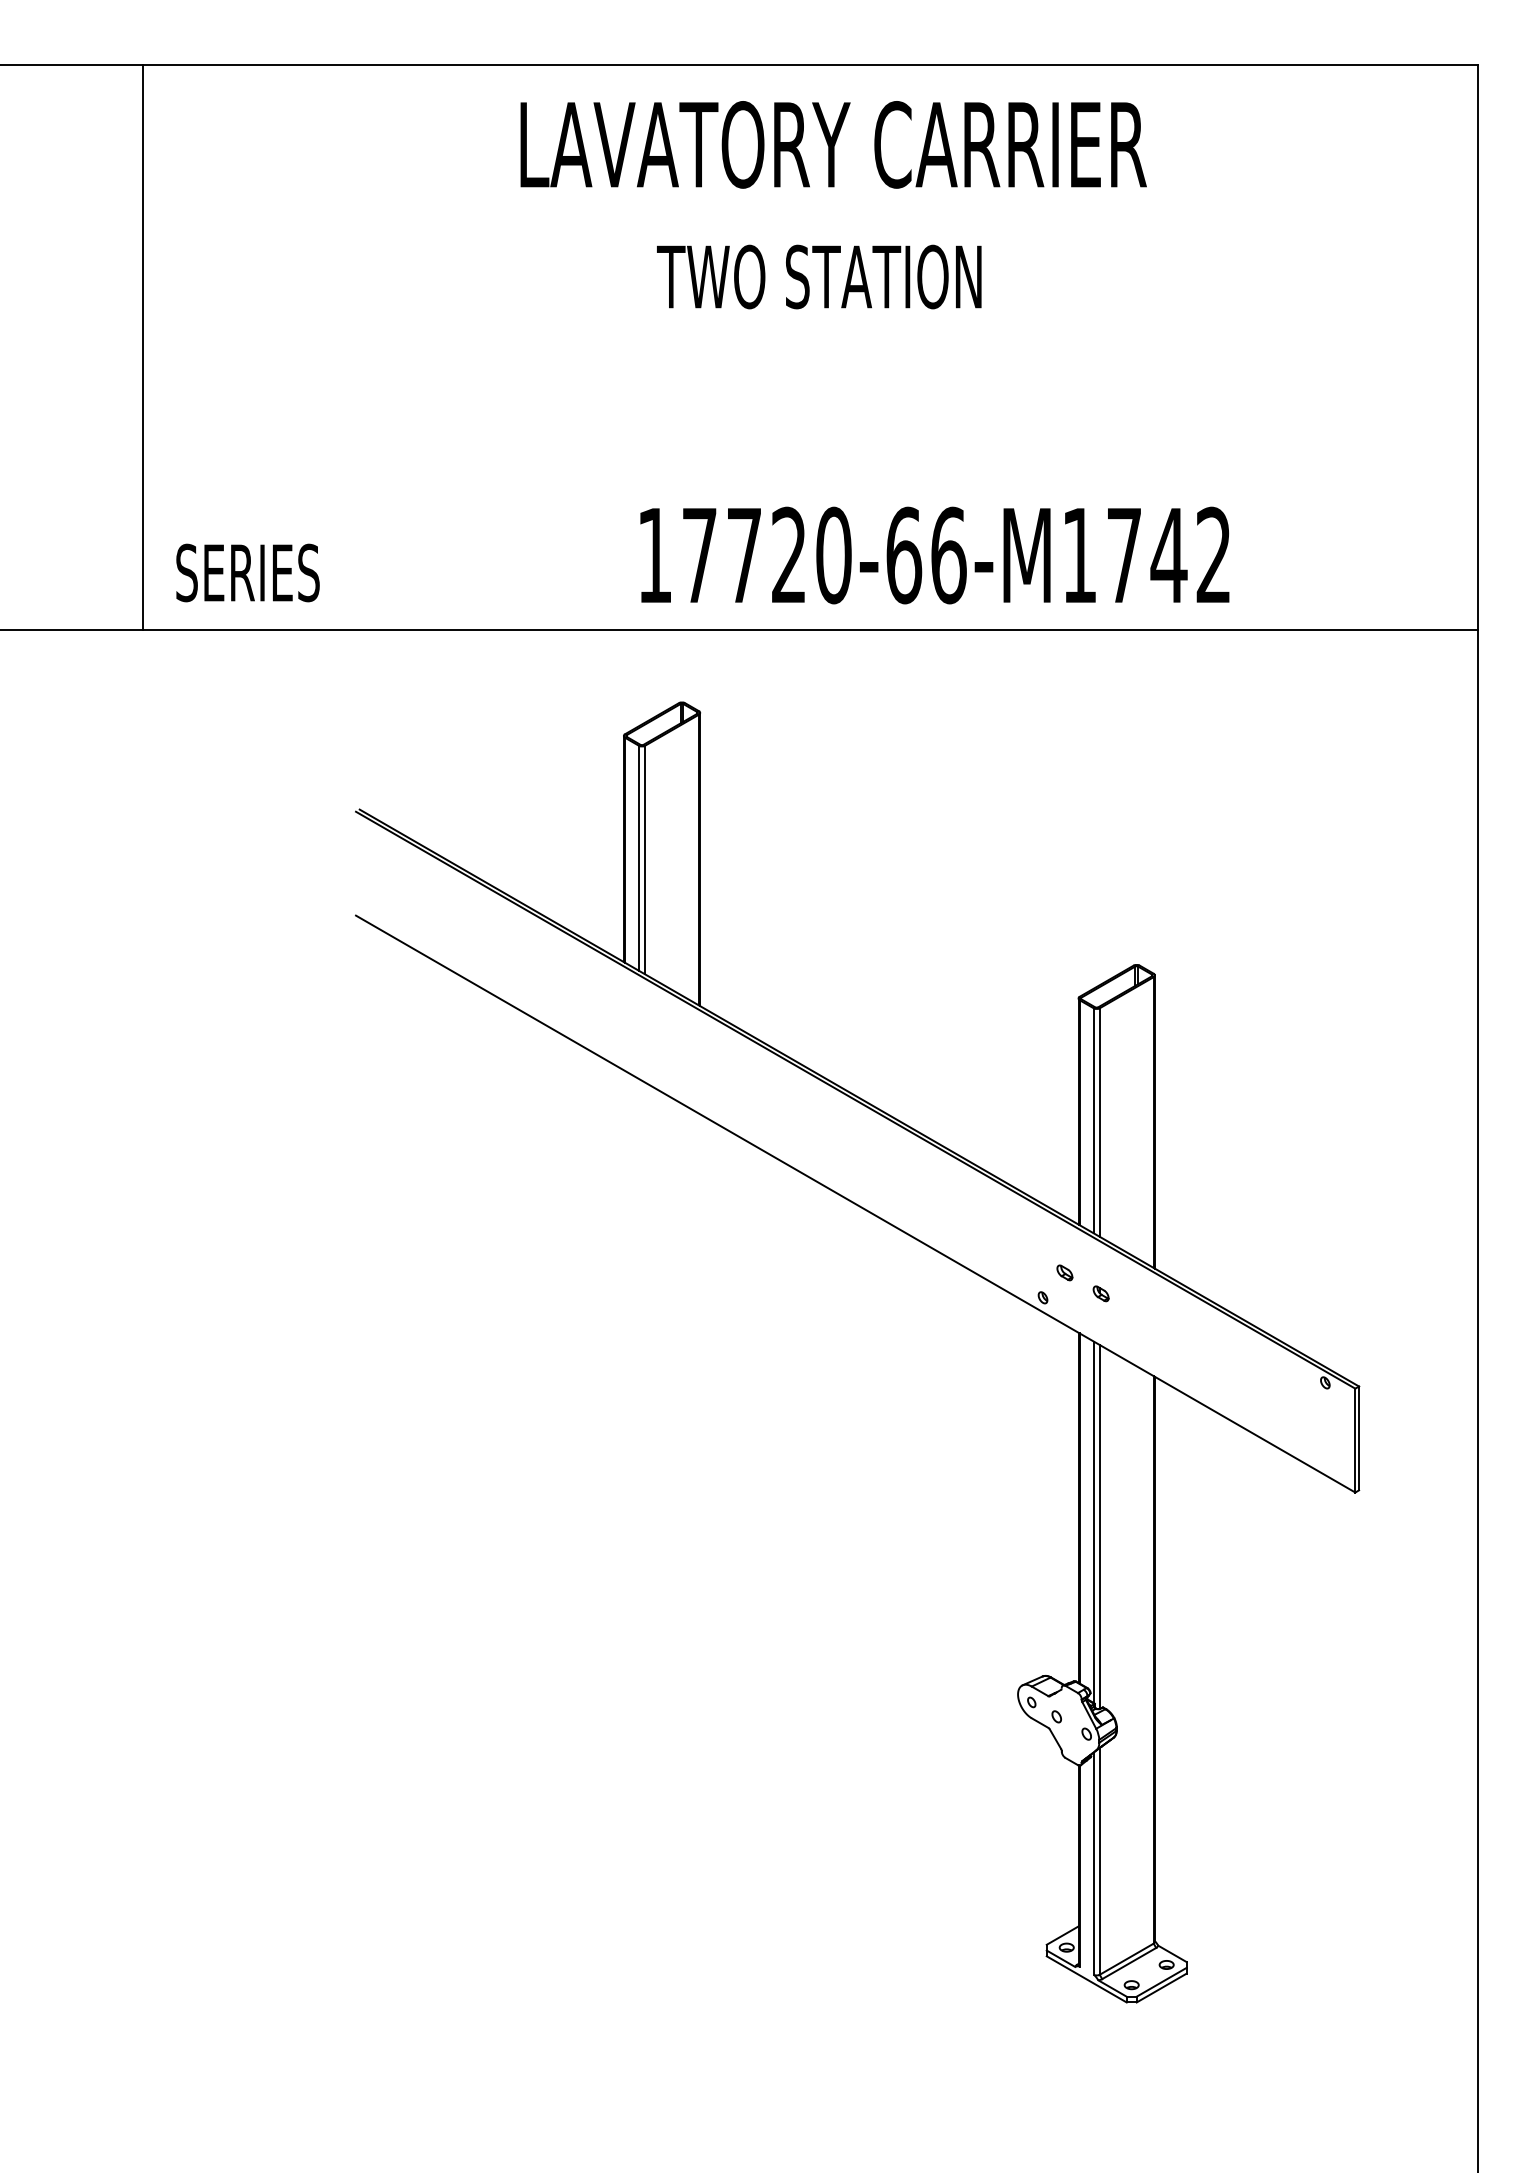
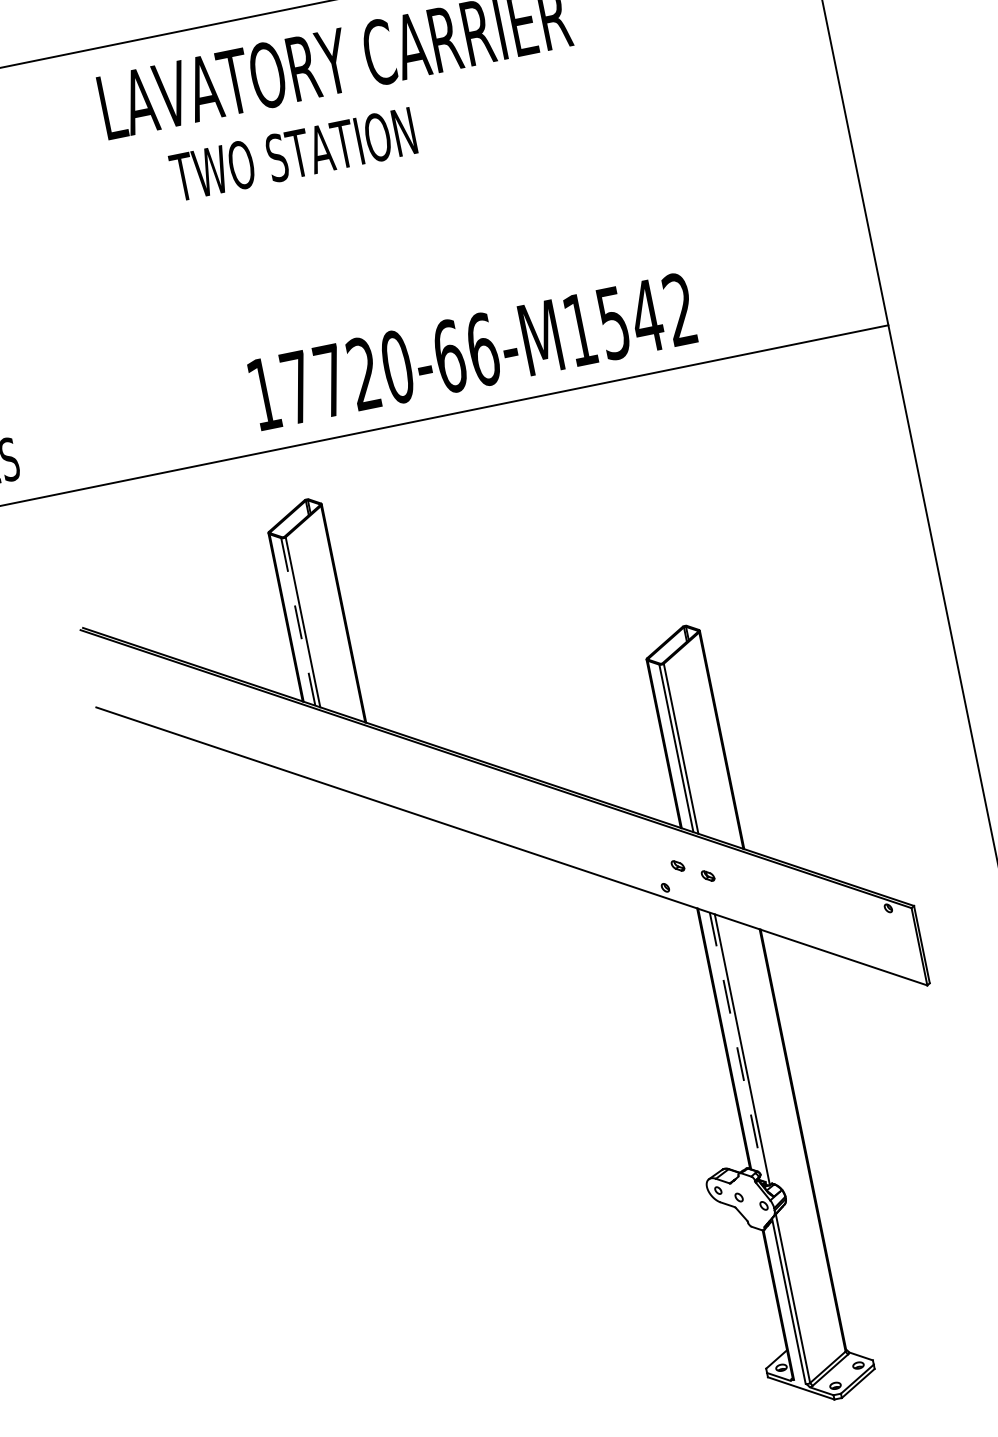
text: (819, 276) -> (293, 154), moved
text: (1123, 556) -> (613, 323), 17720-66-M1742 -> 17720-66-M1542
line: (639, 858) -> (298, 621), solid -> dashed
line: (1093, 1522) -> (737, 1047), solid -> dashed

